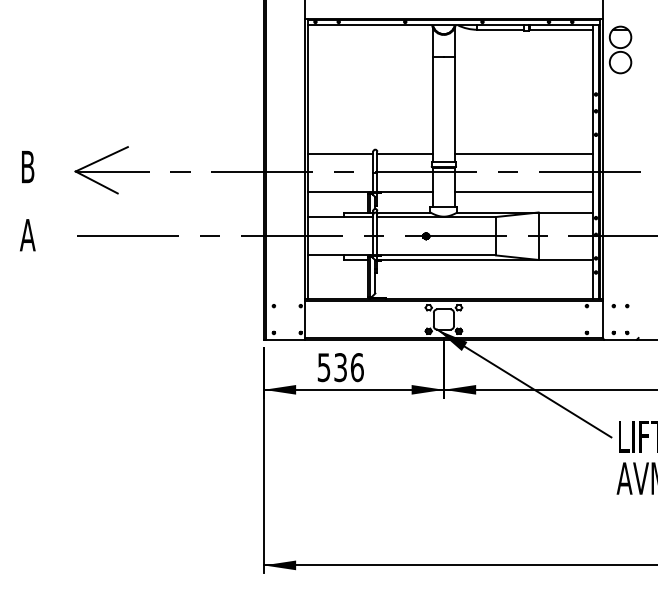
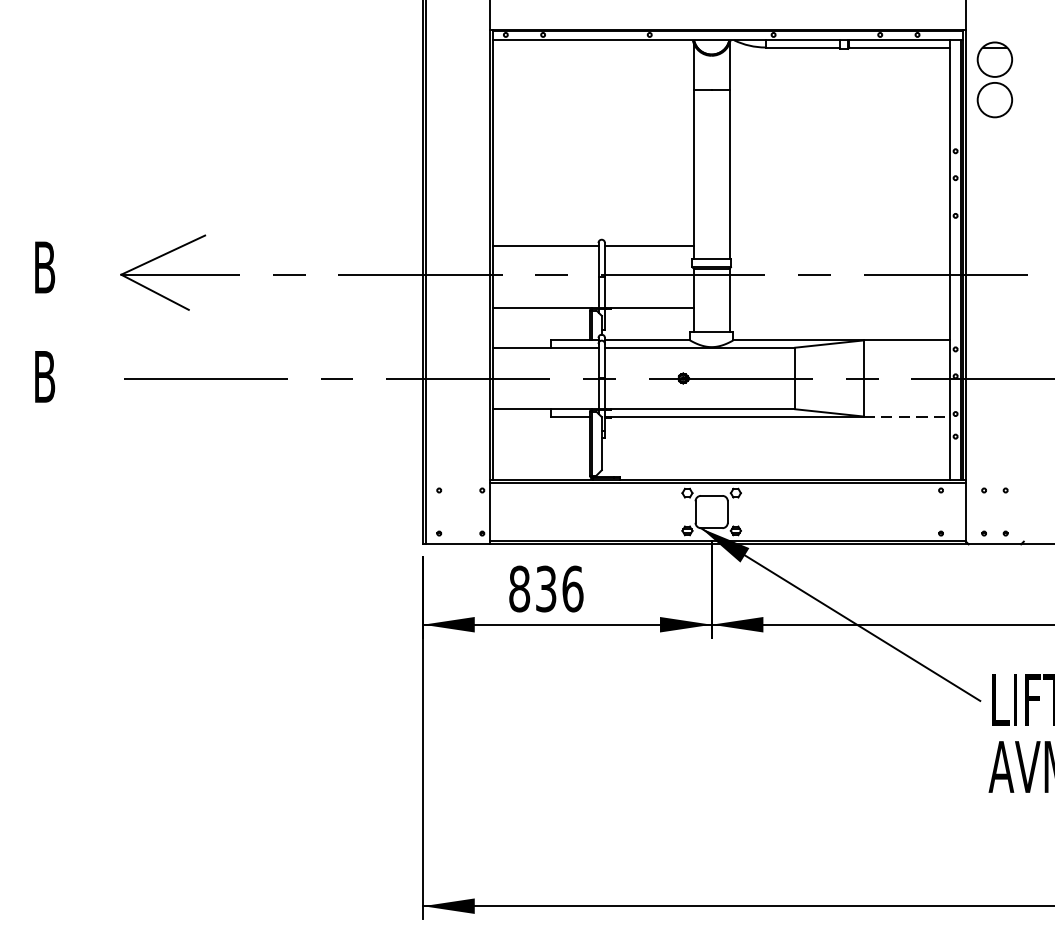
line: (523, 153) -> (839, 245), removed
line: (523, 192) -> (839, 308), removed
text: (27, 235) -> (44, 377), A -> B
line: (566, 259) -> (908, 415), solid -> dashed
text: (323, 367) -> (518, 588), 536 -> 836

